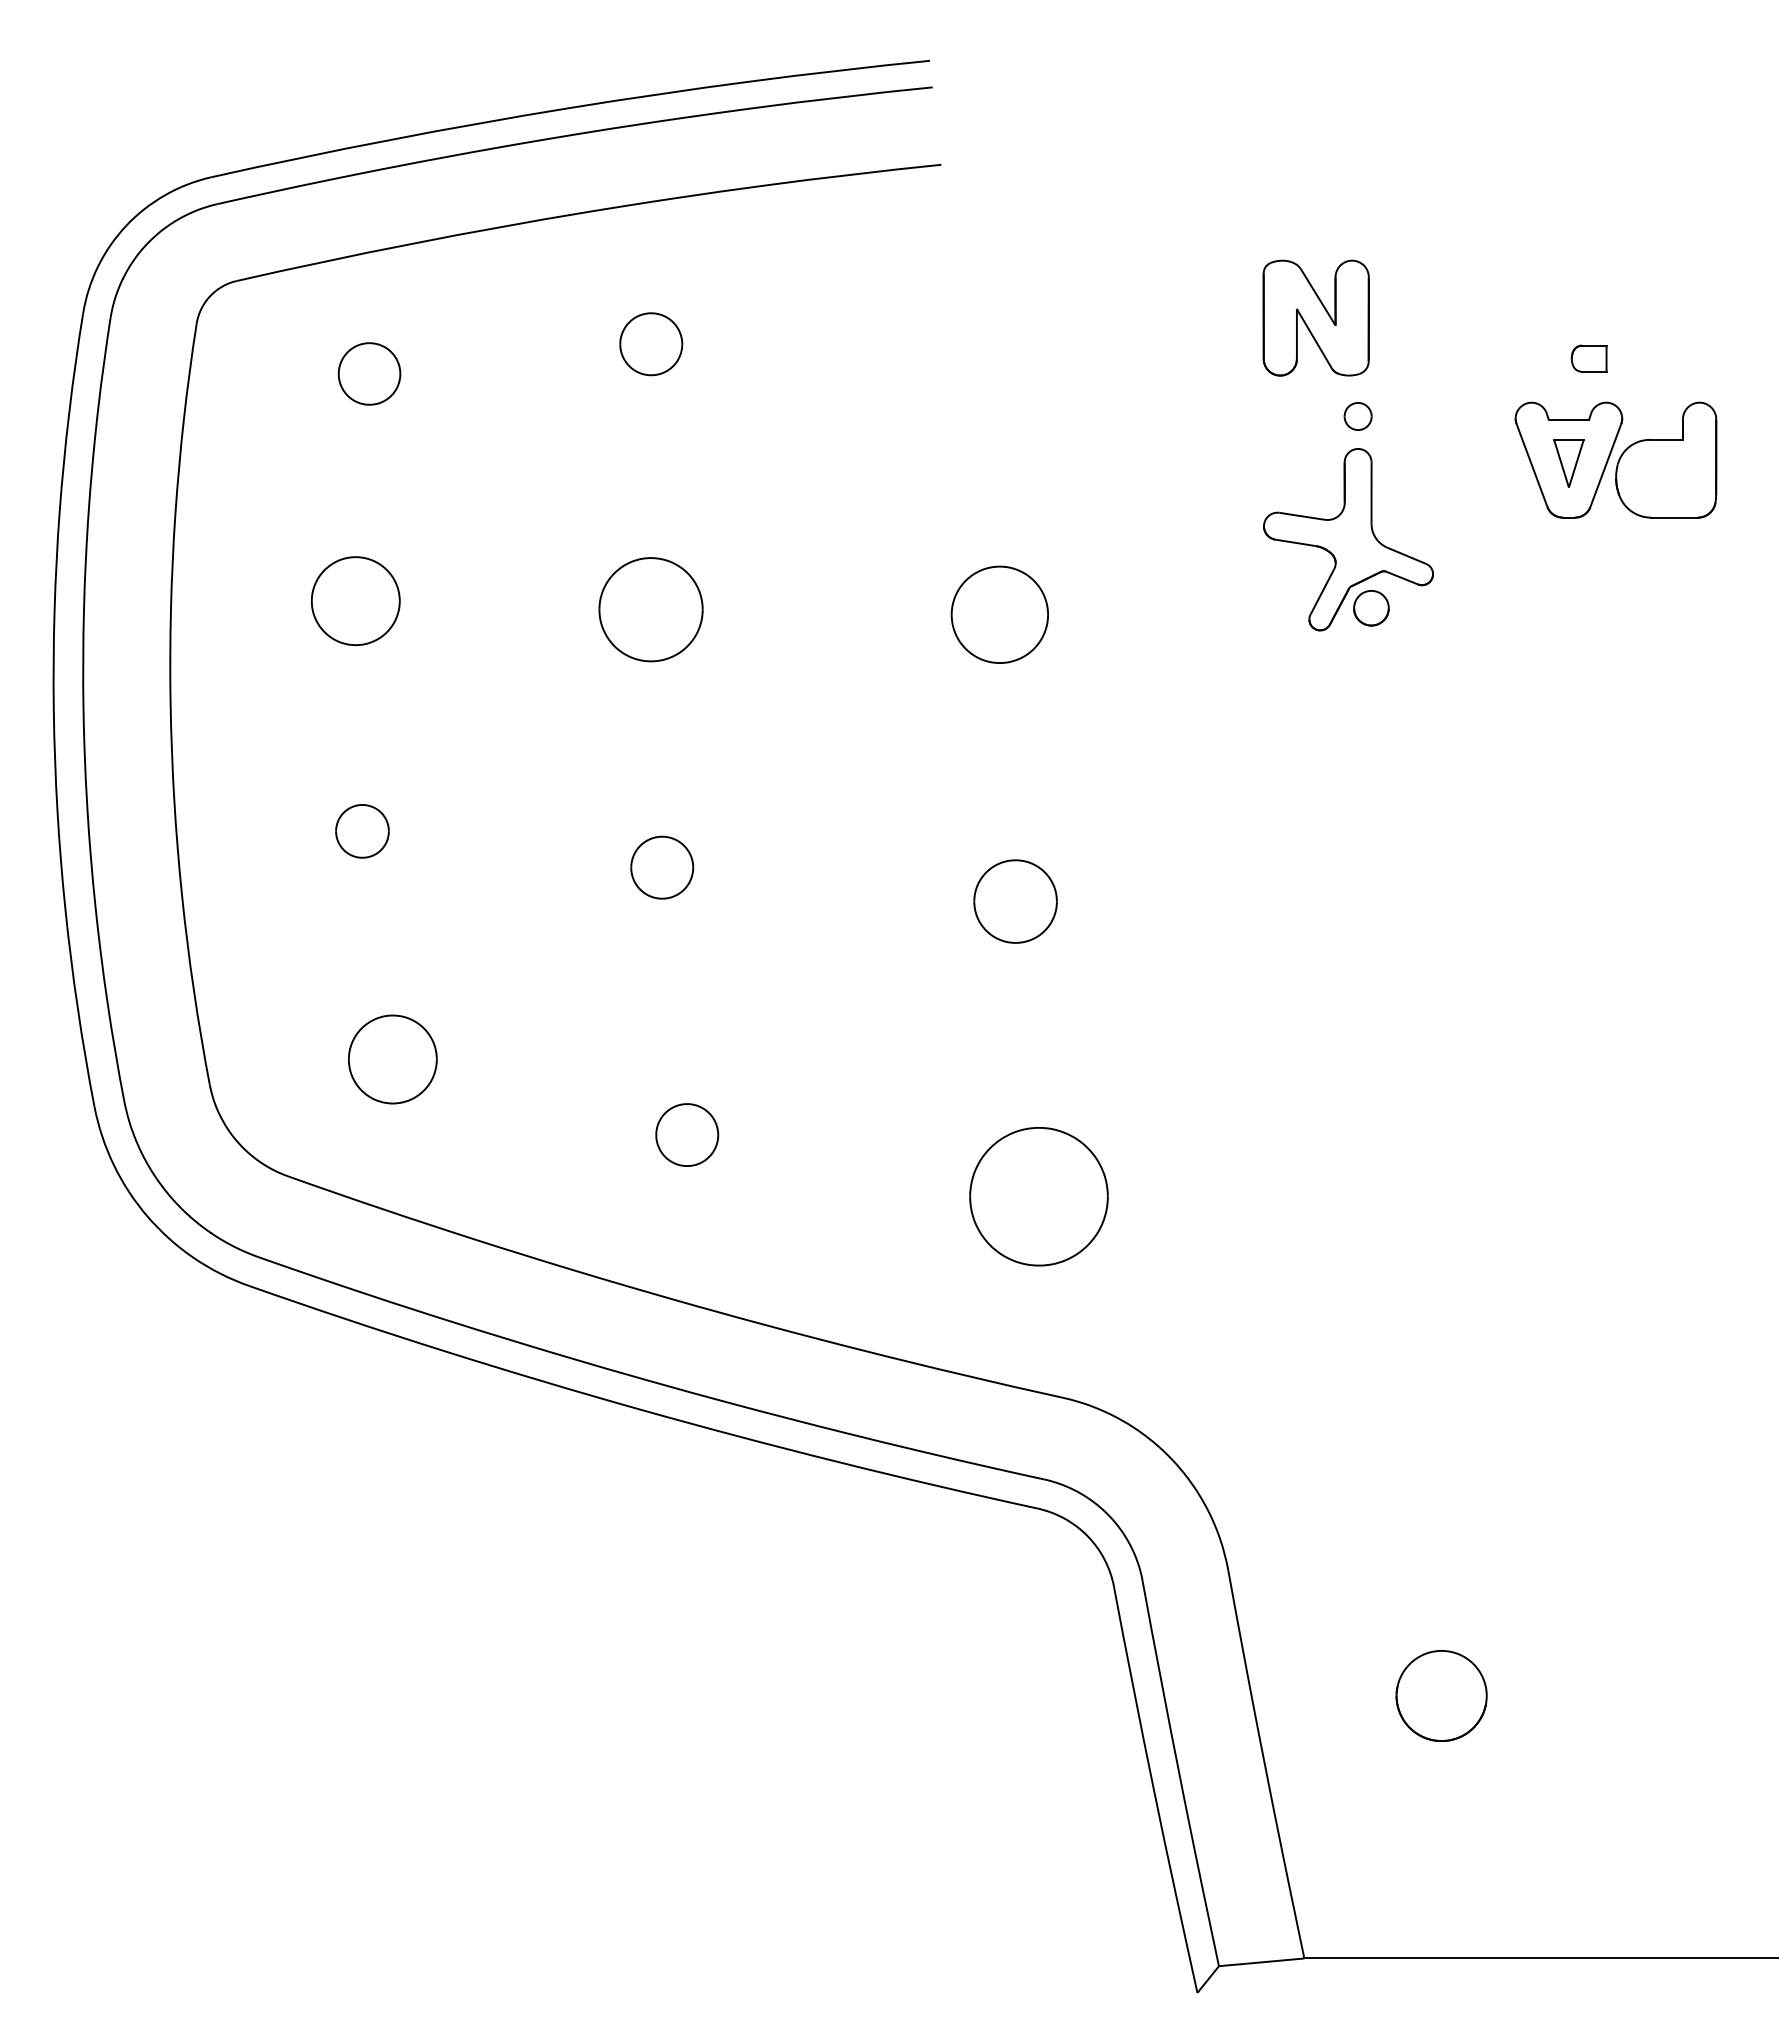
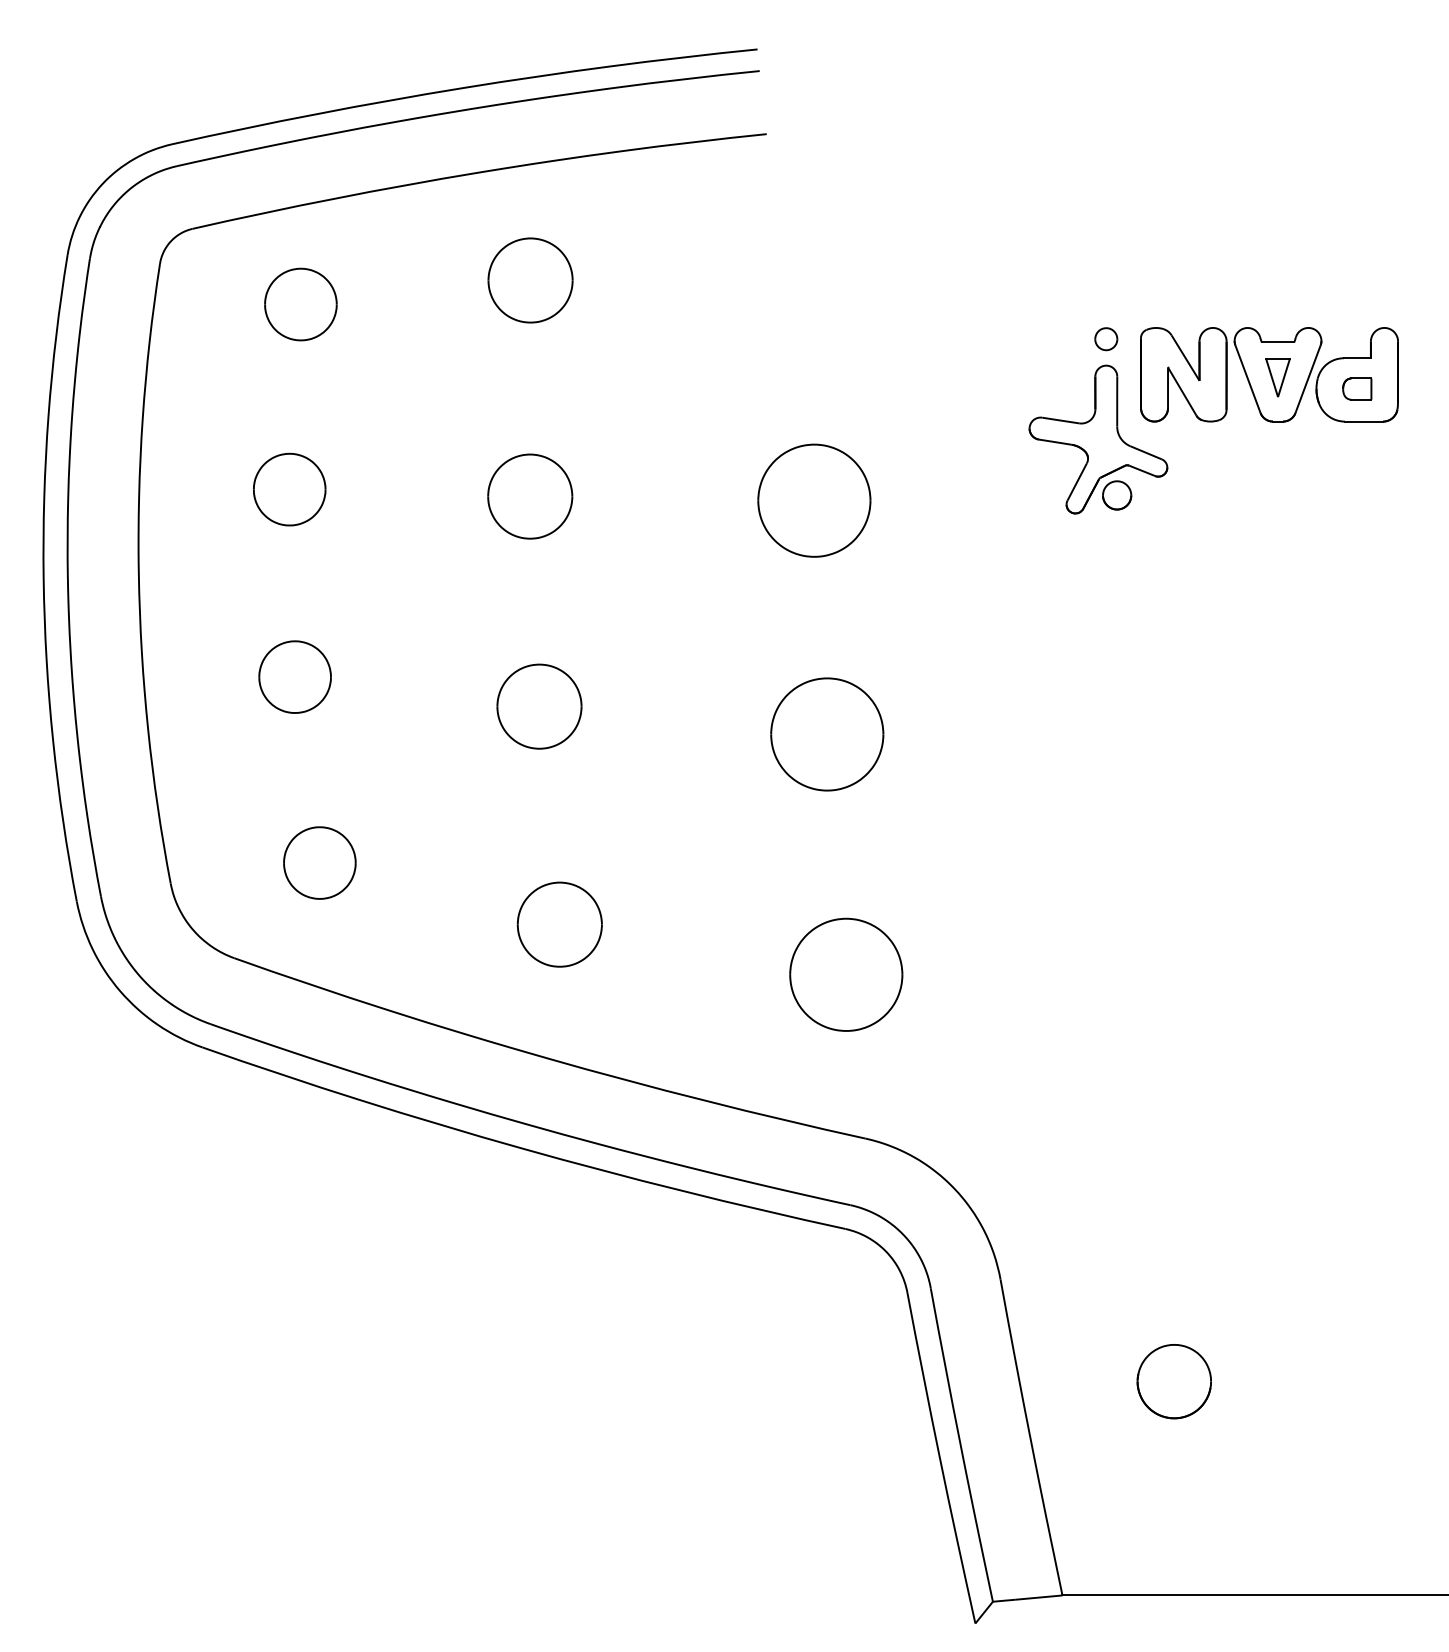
part: (1315, 317) -> (1183, 374), moved
part: (650, 343) -> (529, 279), size x1.67
part: (1588, 358) -> (1356, 388), moved
part: (369, 373) -> (300, 304), size x1.43
part: (999, 614) -> (814, 500), size x1.43
part: (362, 831) -> (295, 677), size x1.67
part: (661, 867) -> (538, 706), size x1.67
part: (1015, 901) -> (827, 734), size x1.67
part: (686, 1134) -> (559, 924), size x1.67

